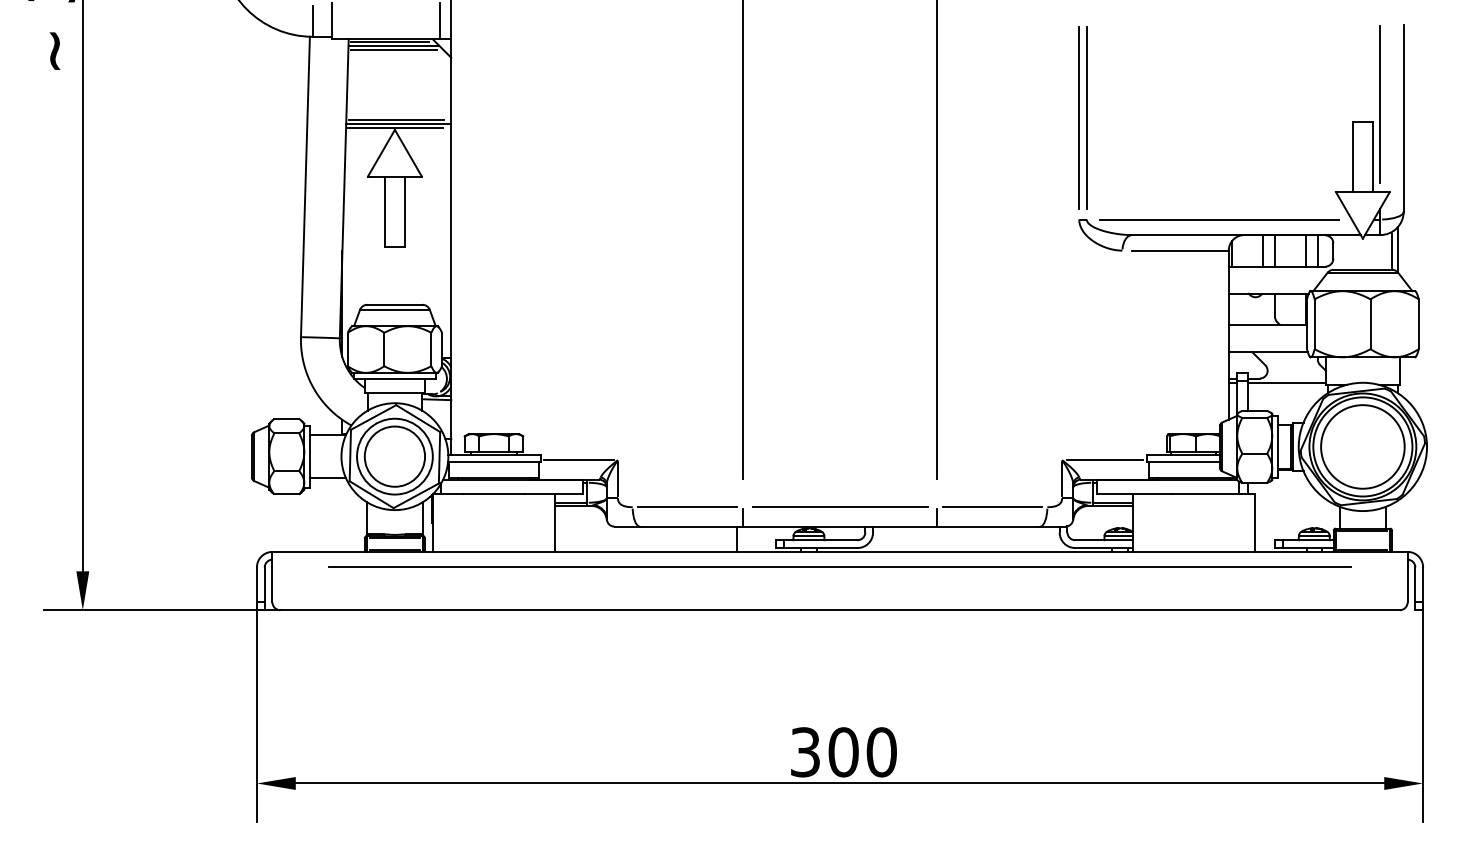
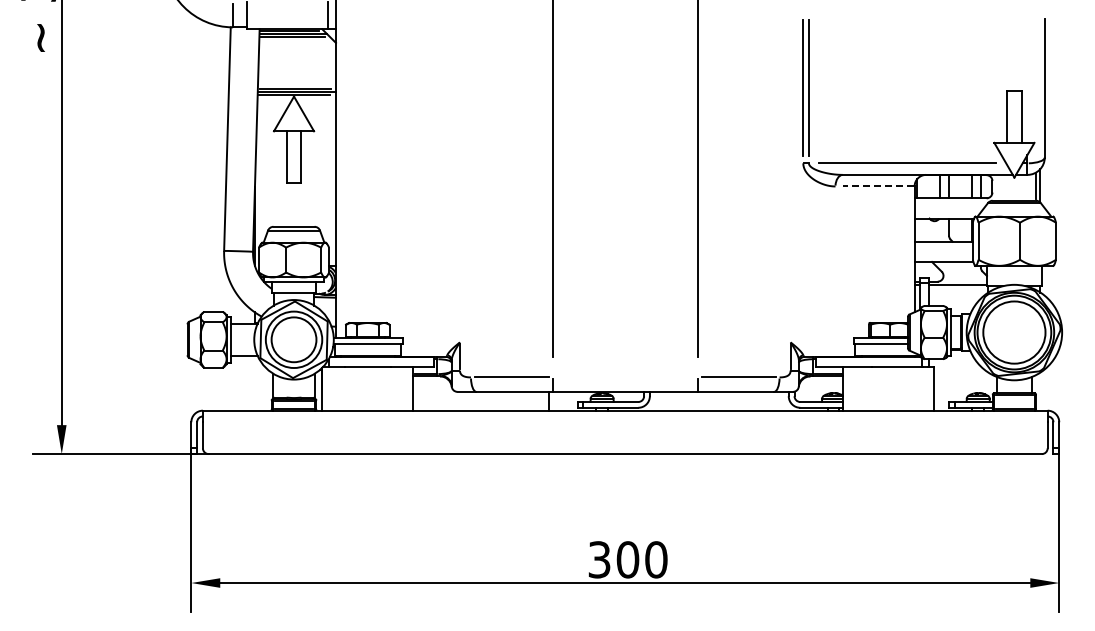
line: (1380, 104) -> (1027, 77), removed
line: (1180, 250) -> (878, 186), solid -> dashed
line: (578, 460) -> (430, 342), removed
line: (1105, 460) -> (822, 342), removed
line: (840, 507) -> (625, 377), removed
line: (840, 567) -> (625, 422), removed

